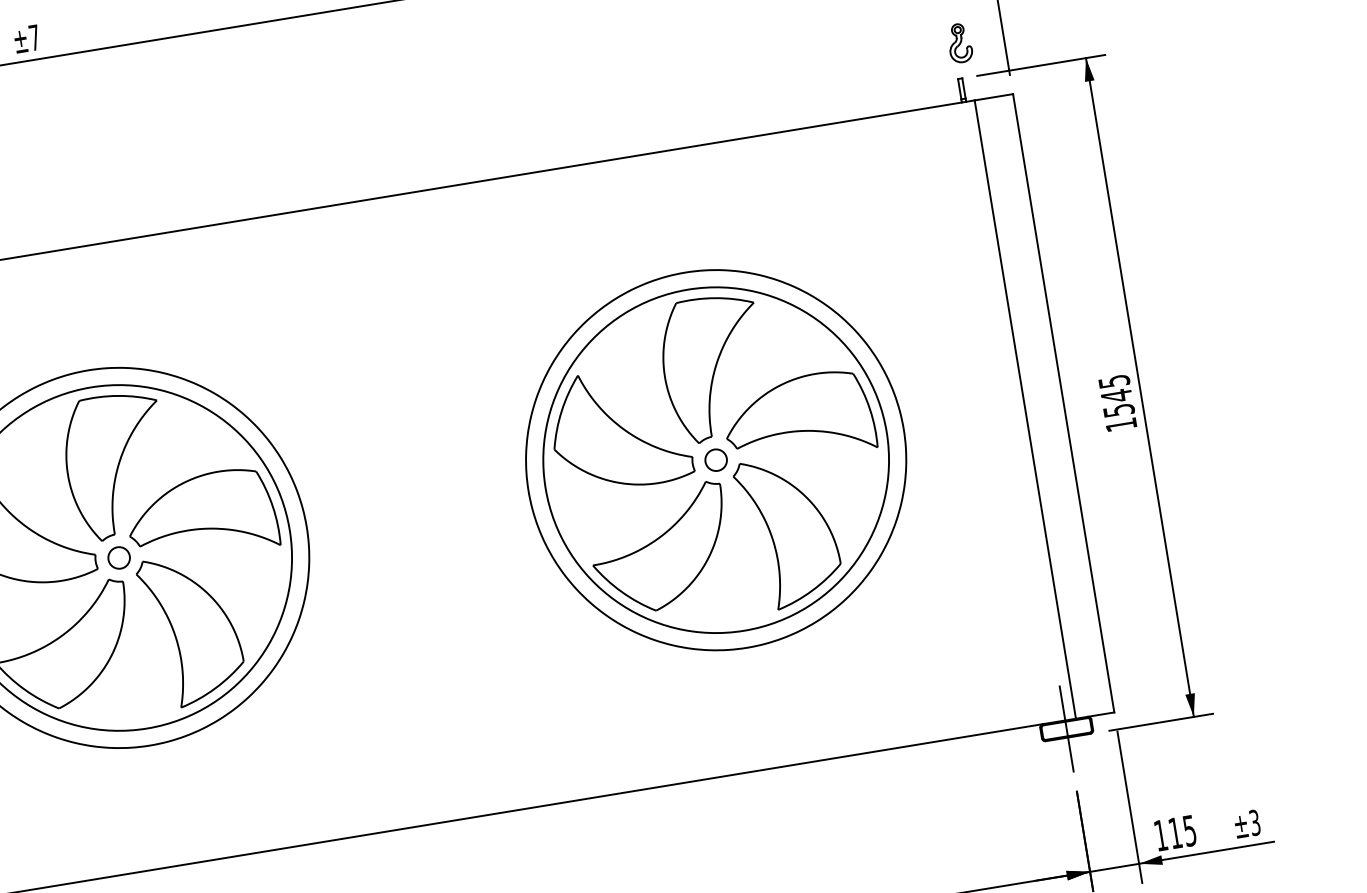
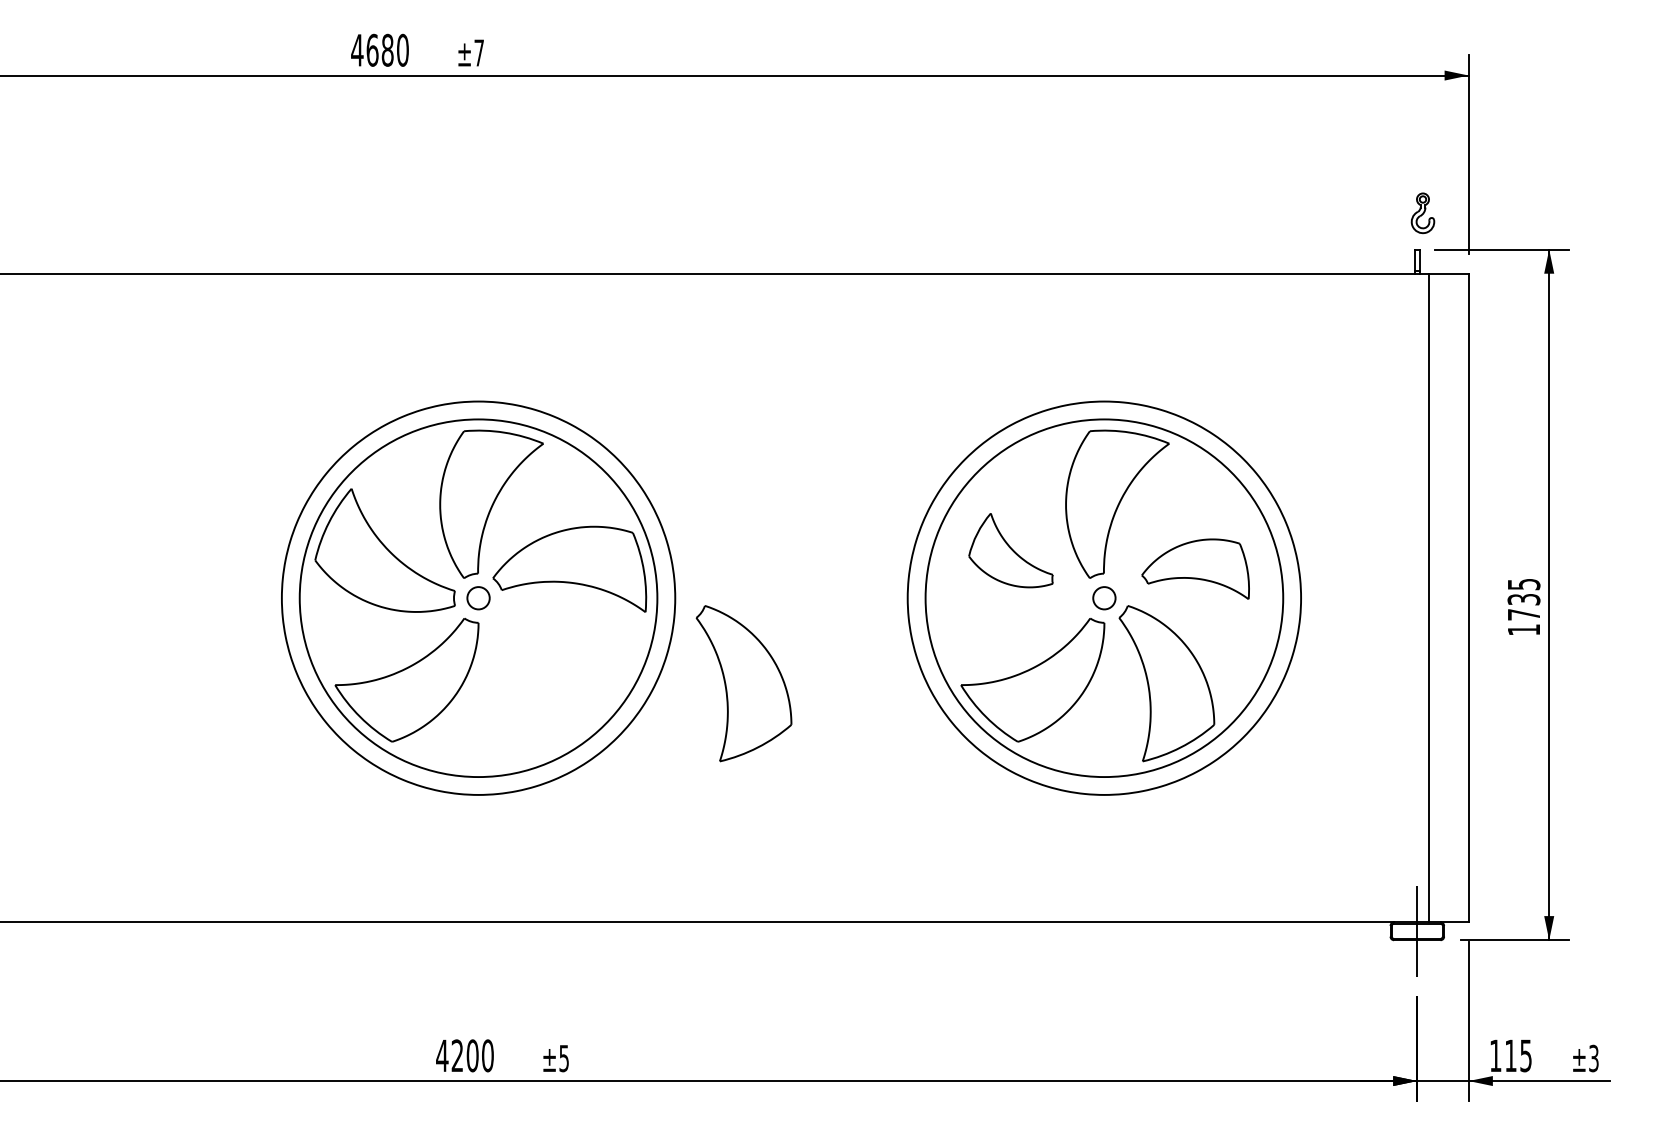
text: (1117, 402) -> (1523, 606), 1545 -> 1735
part: (798, 417) -> (1195, 568), size x0.7
part: (619, 429) -> (1010, 550), size x0.6
part: (191, 629) -> (743, 683), moved

